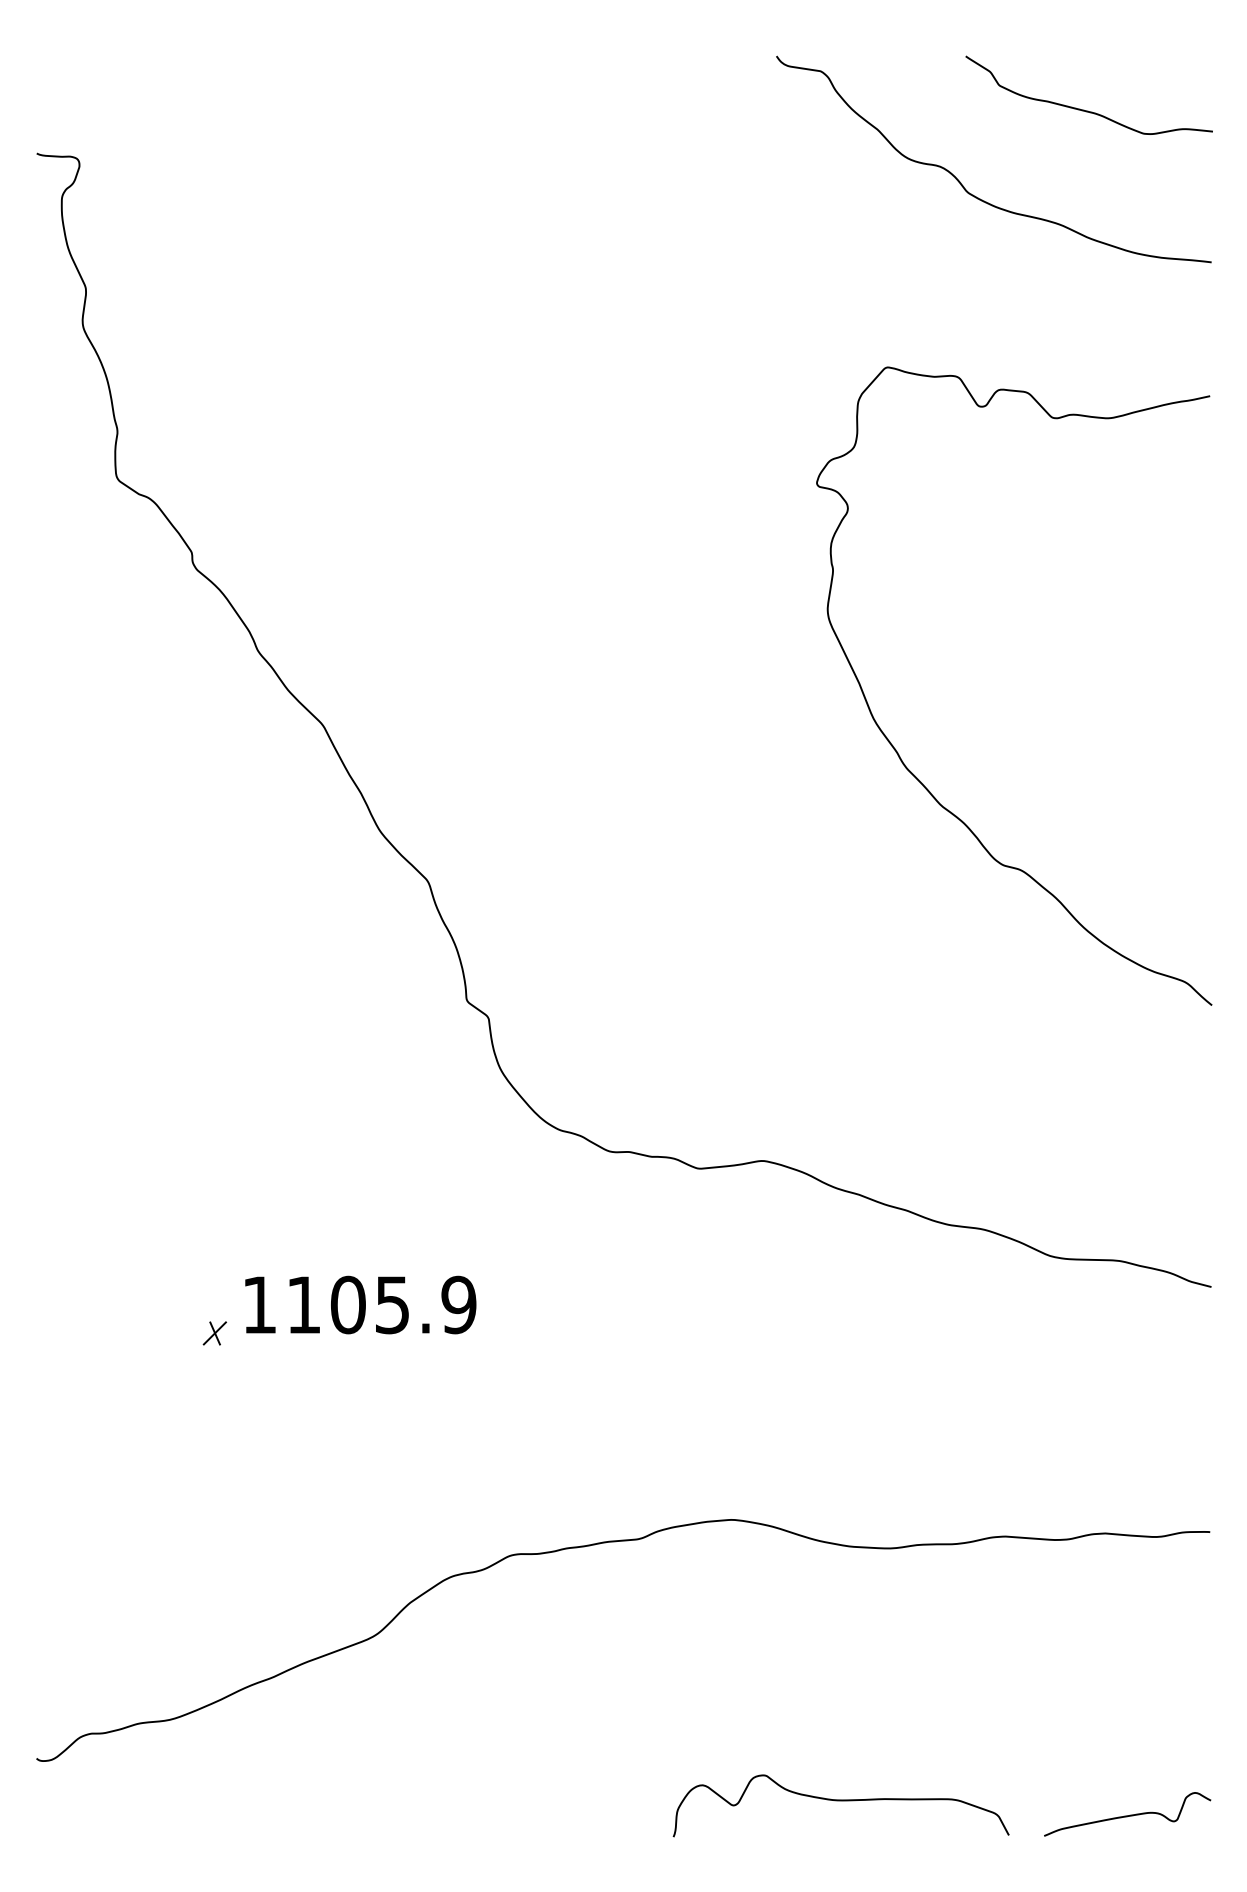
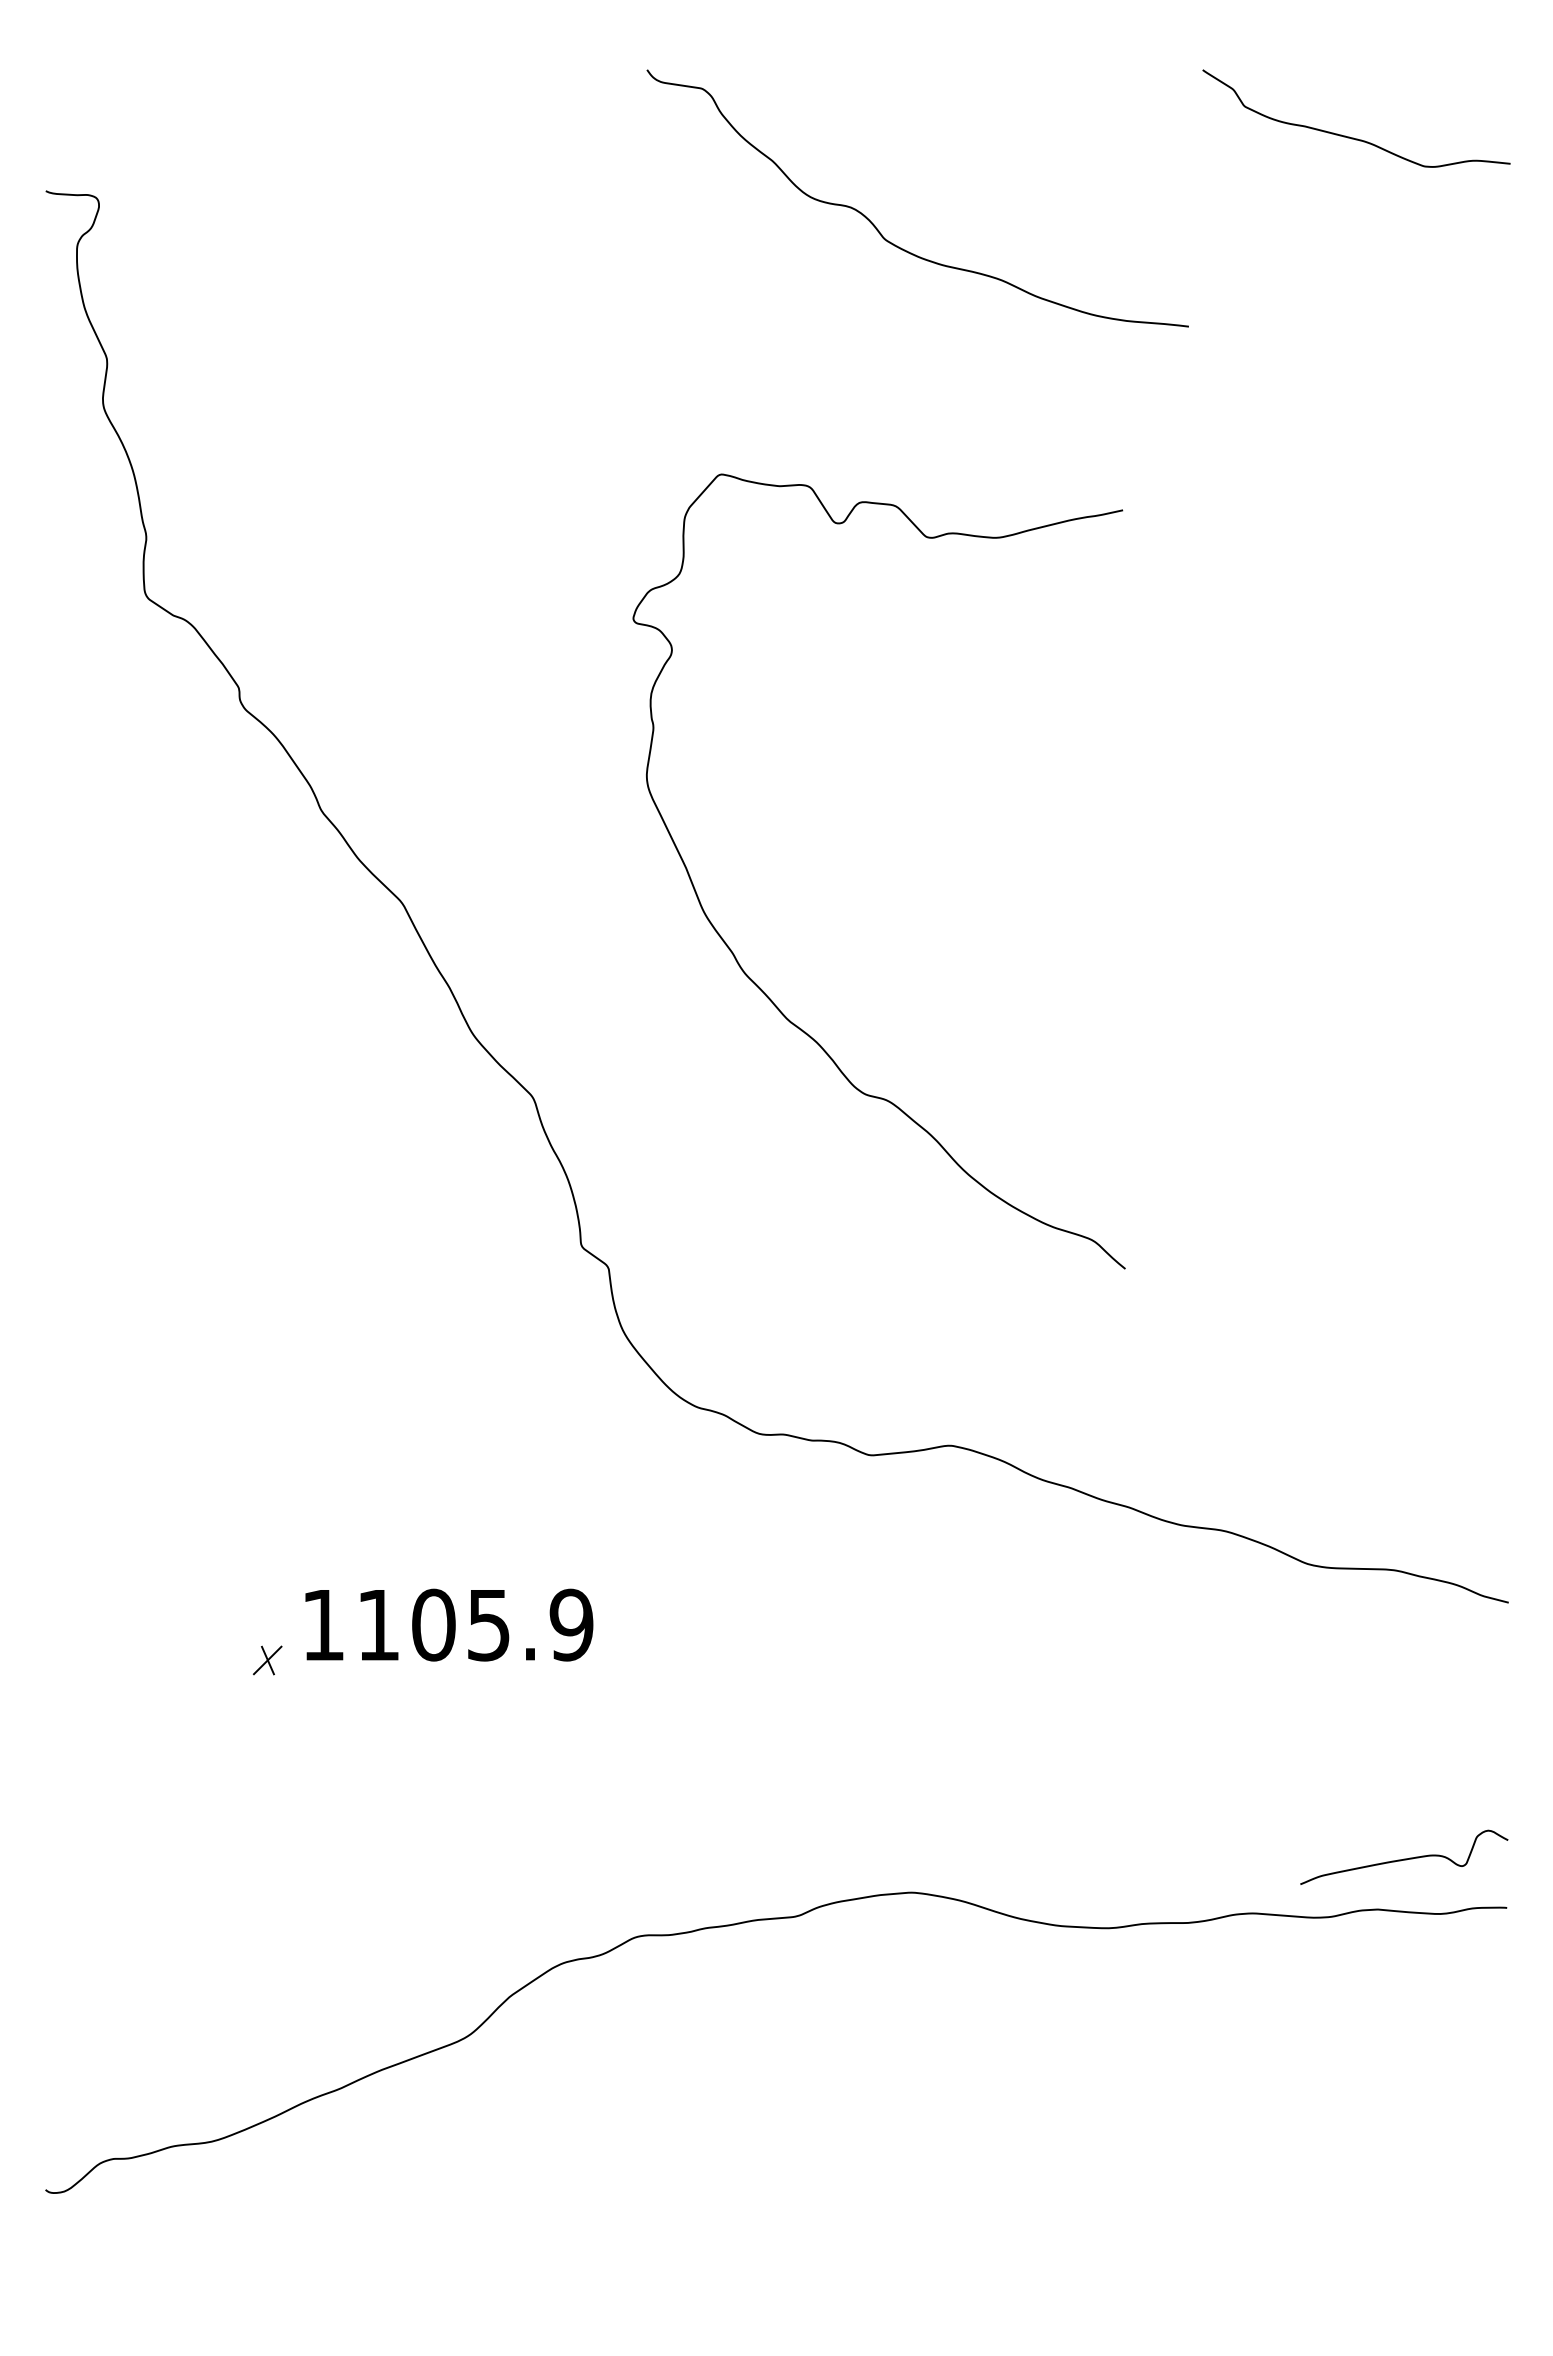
curve: (963, 185) -> (879, 230), moved
curve: (919, 780) -> (761, 988), moved
curve: (841, 1800) -> (1047, 2242), removed
curve: (1127, 1815) -> (1404, 1858), moved

